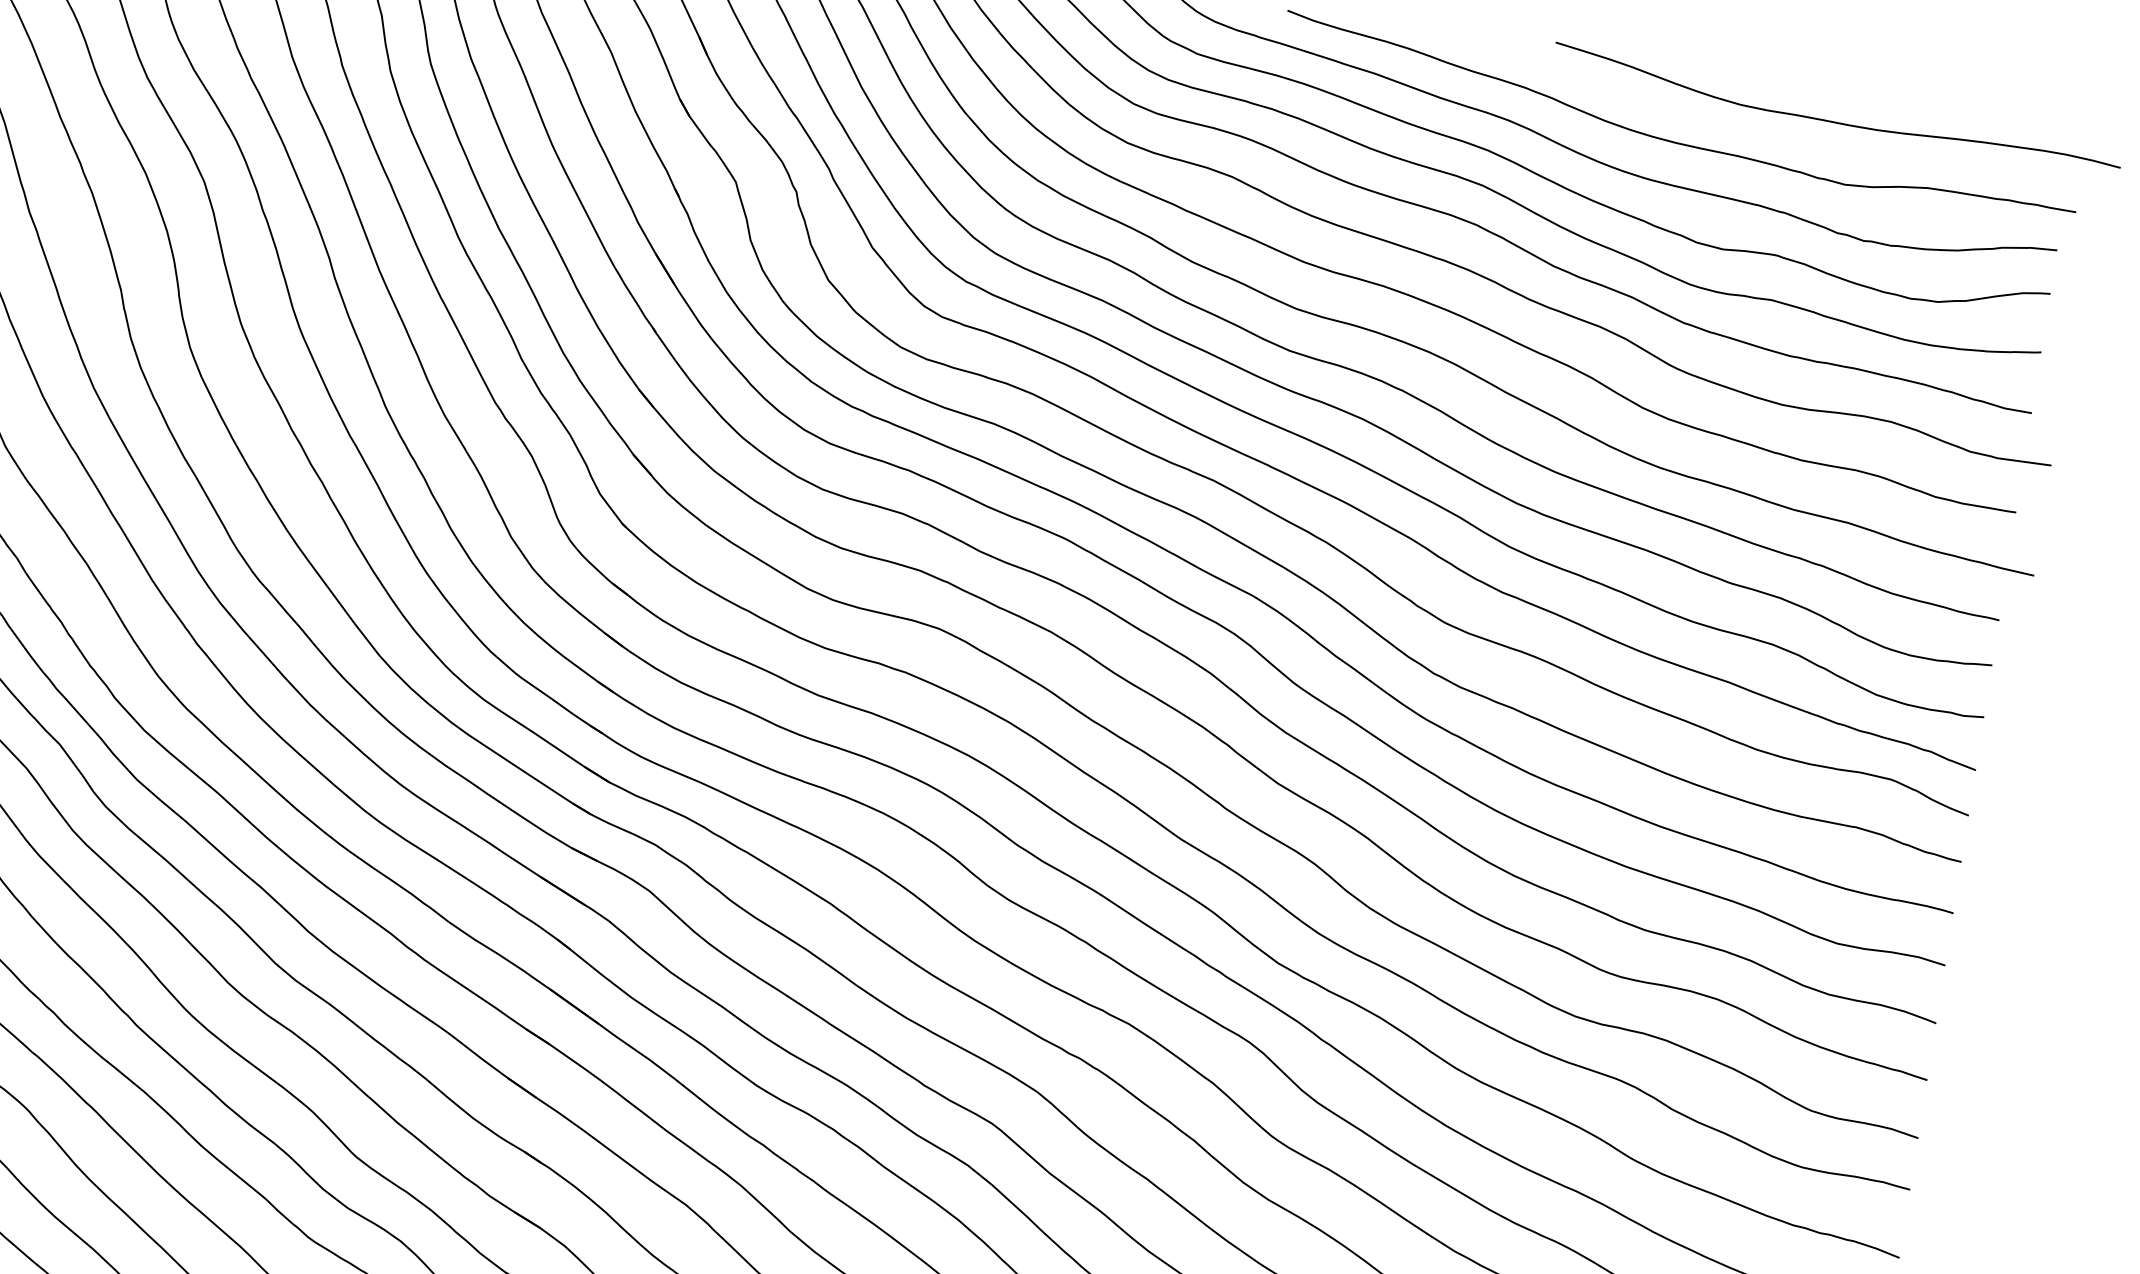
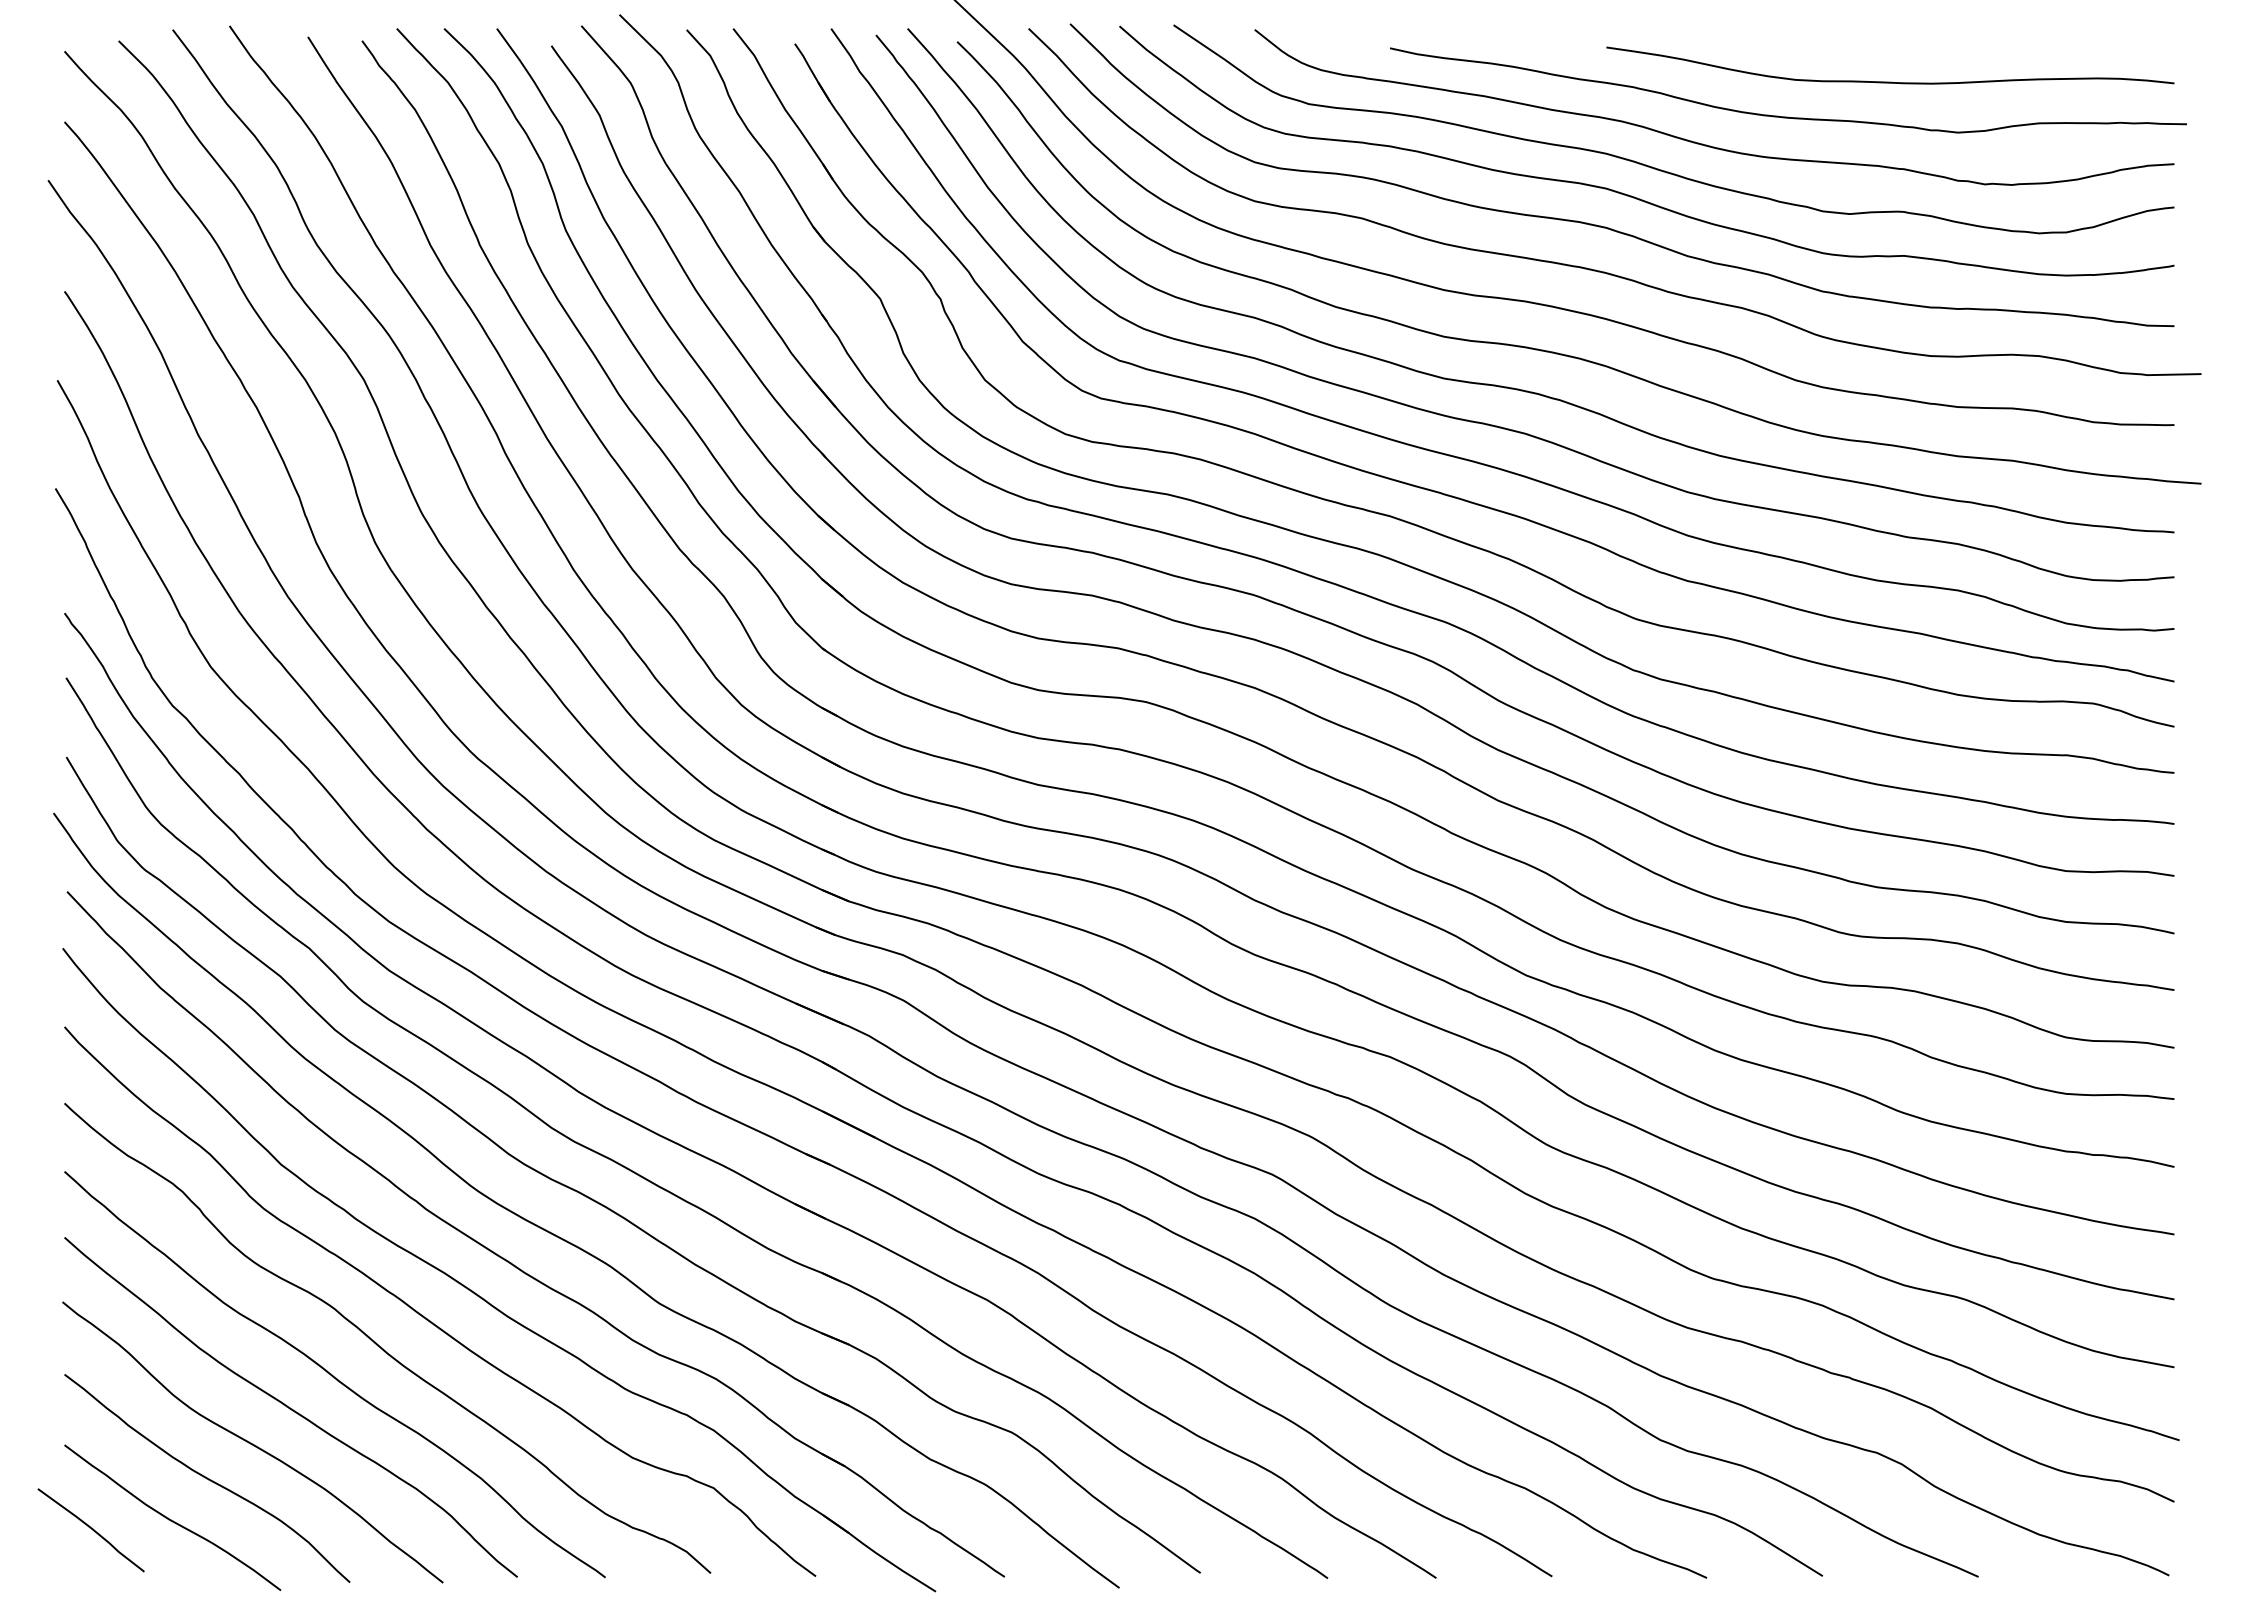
curve: (1835, 121) -> (1890, 81), moved

